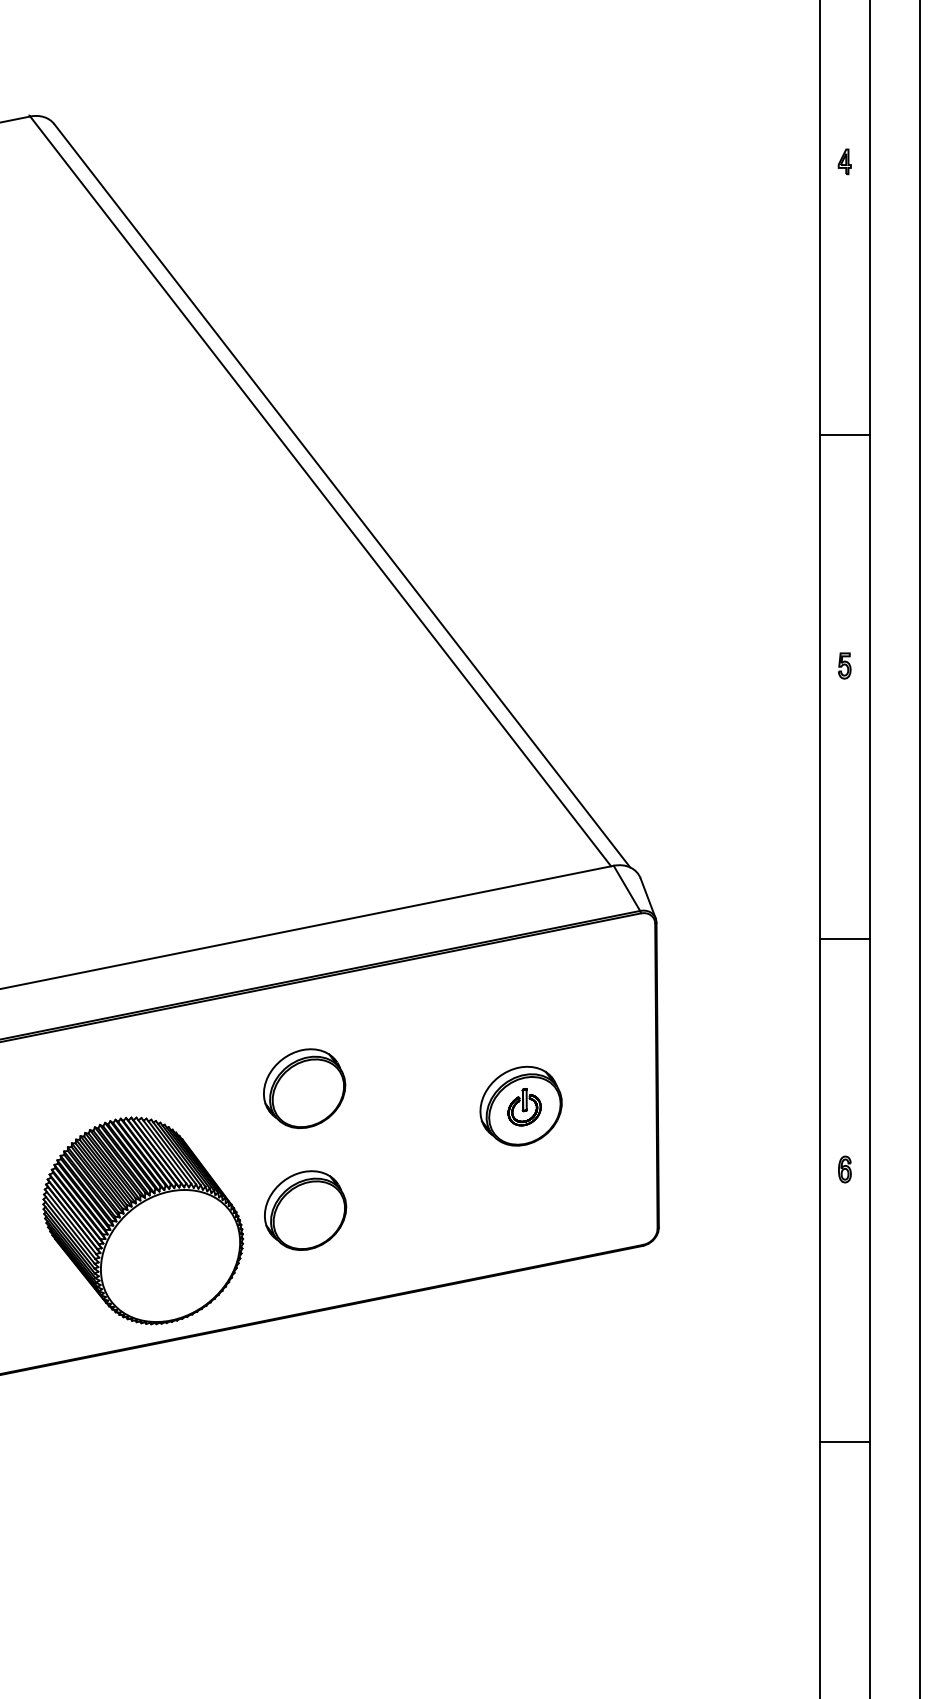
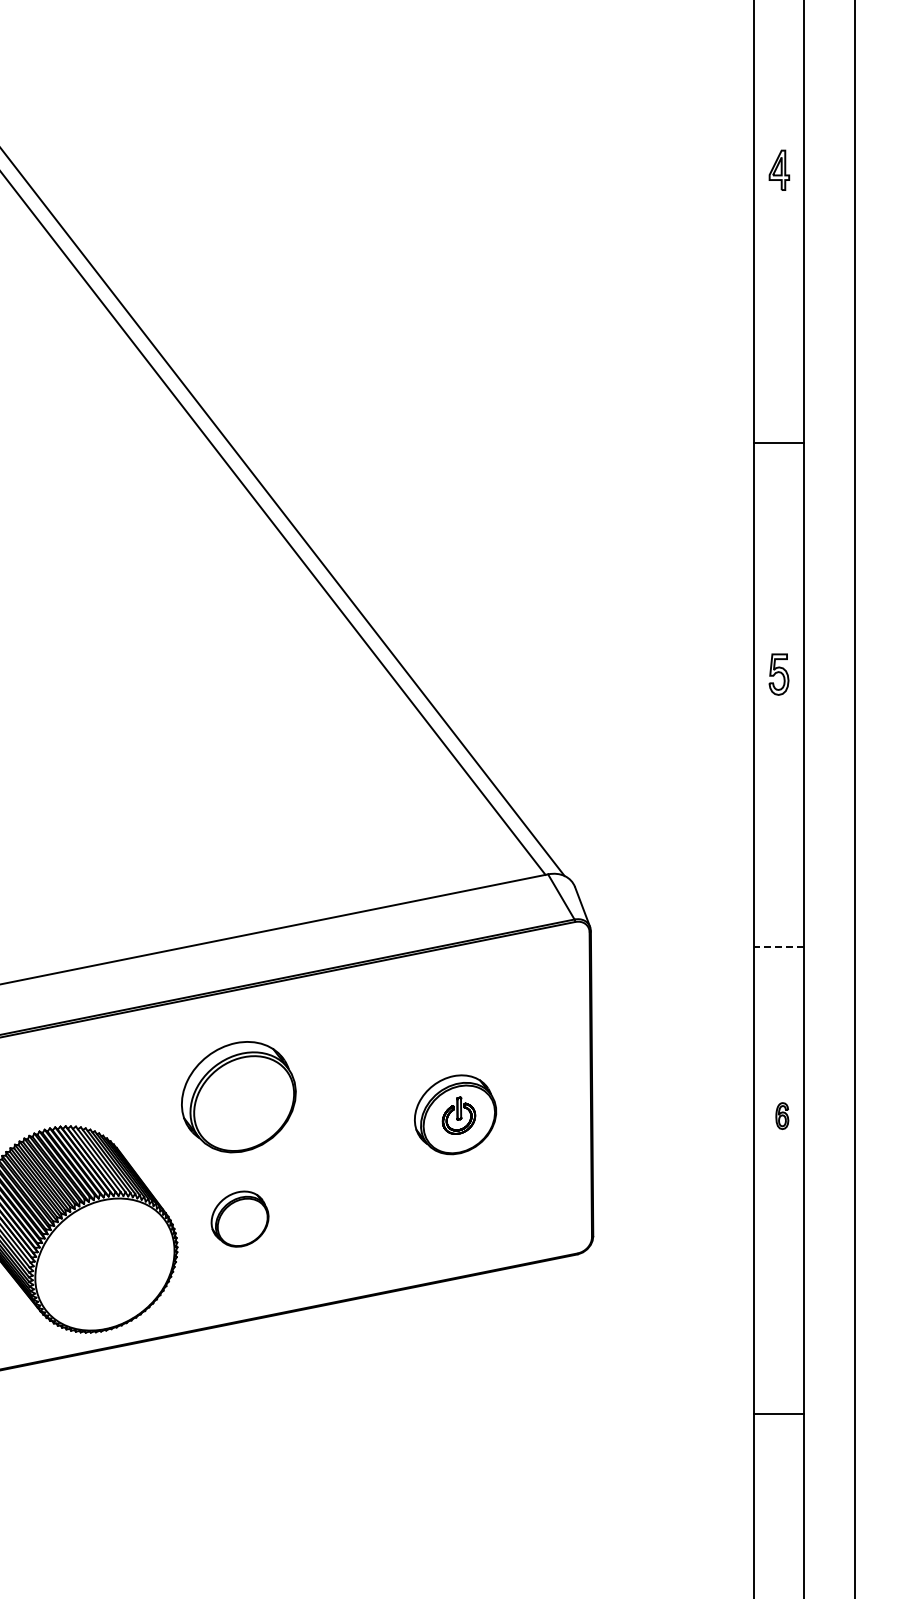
part: (844, 161) -> (778, 170), size x1.6
part: (844, 665) -> (778, 674), size x1.6
line: (844, 938) -> (778, 947), solid -> dashed
part: (304, 1088) -> (238, 1097), size x1.4
part: (844, 1169) -> (781, 1116), moved
part: (305, 1210) -> (239, 1219), size x0.7
line: (844, 1442) -> (778, 1414), moved

